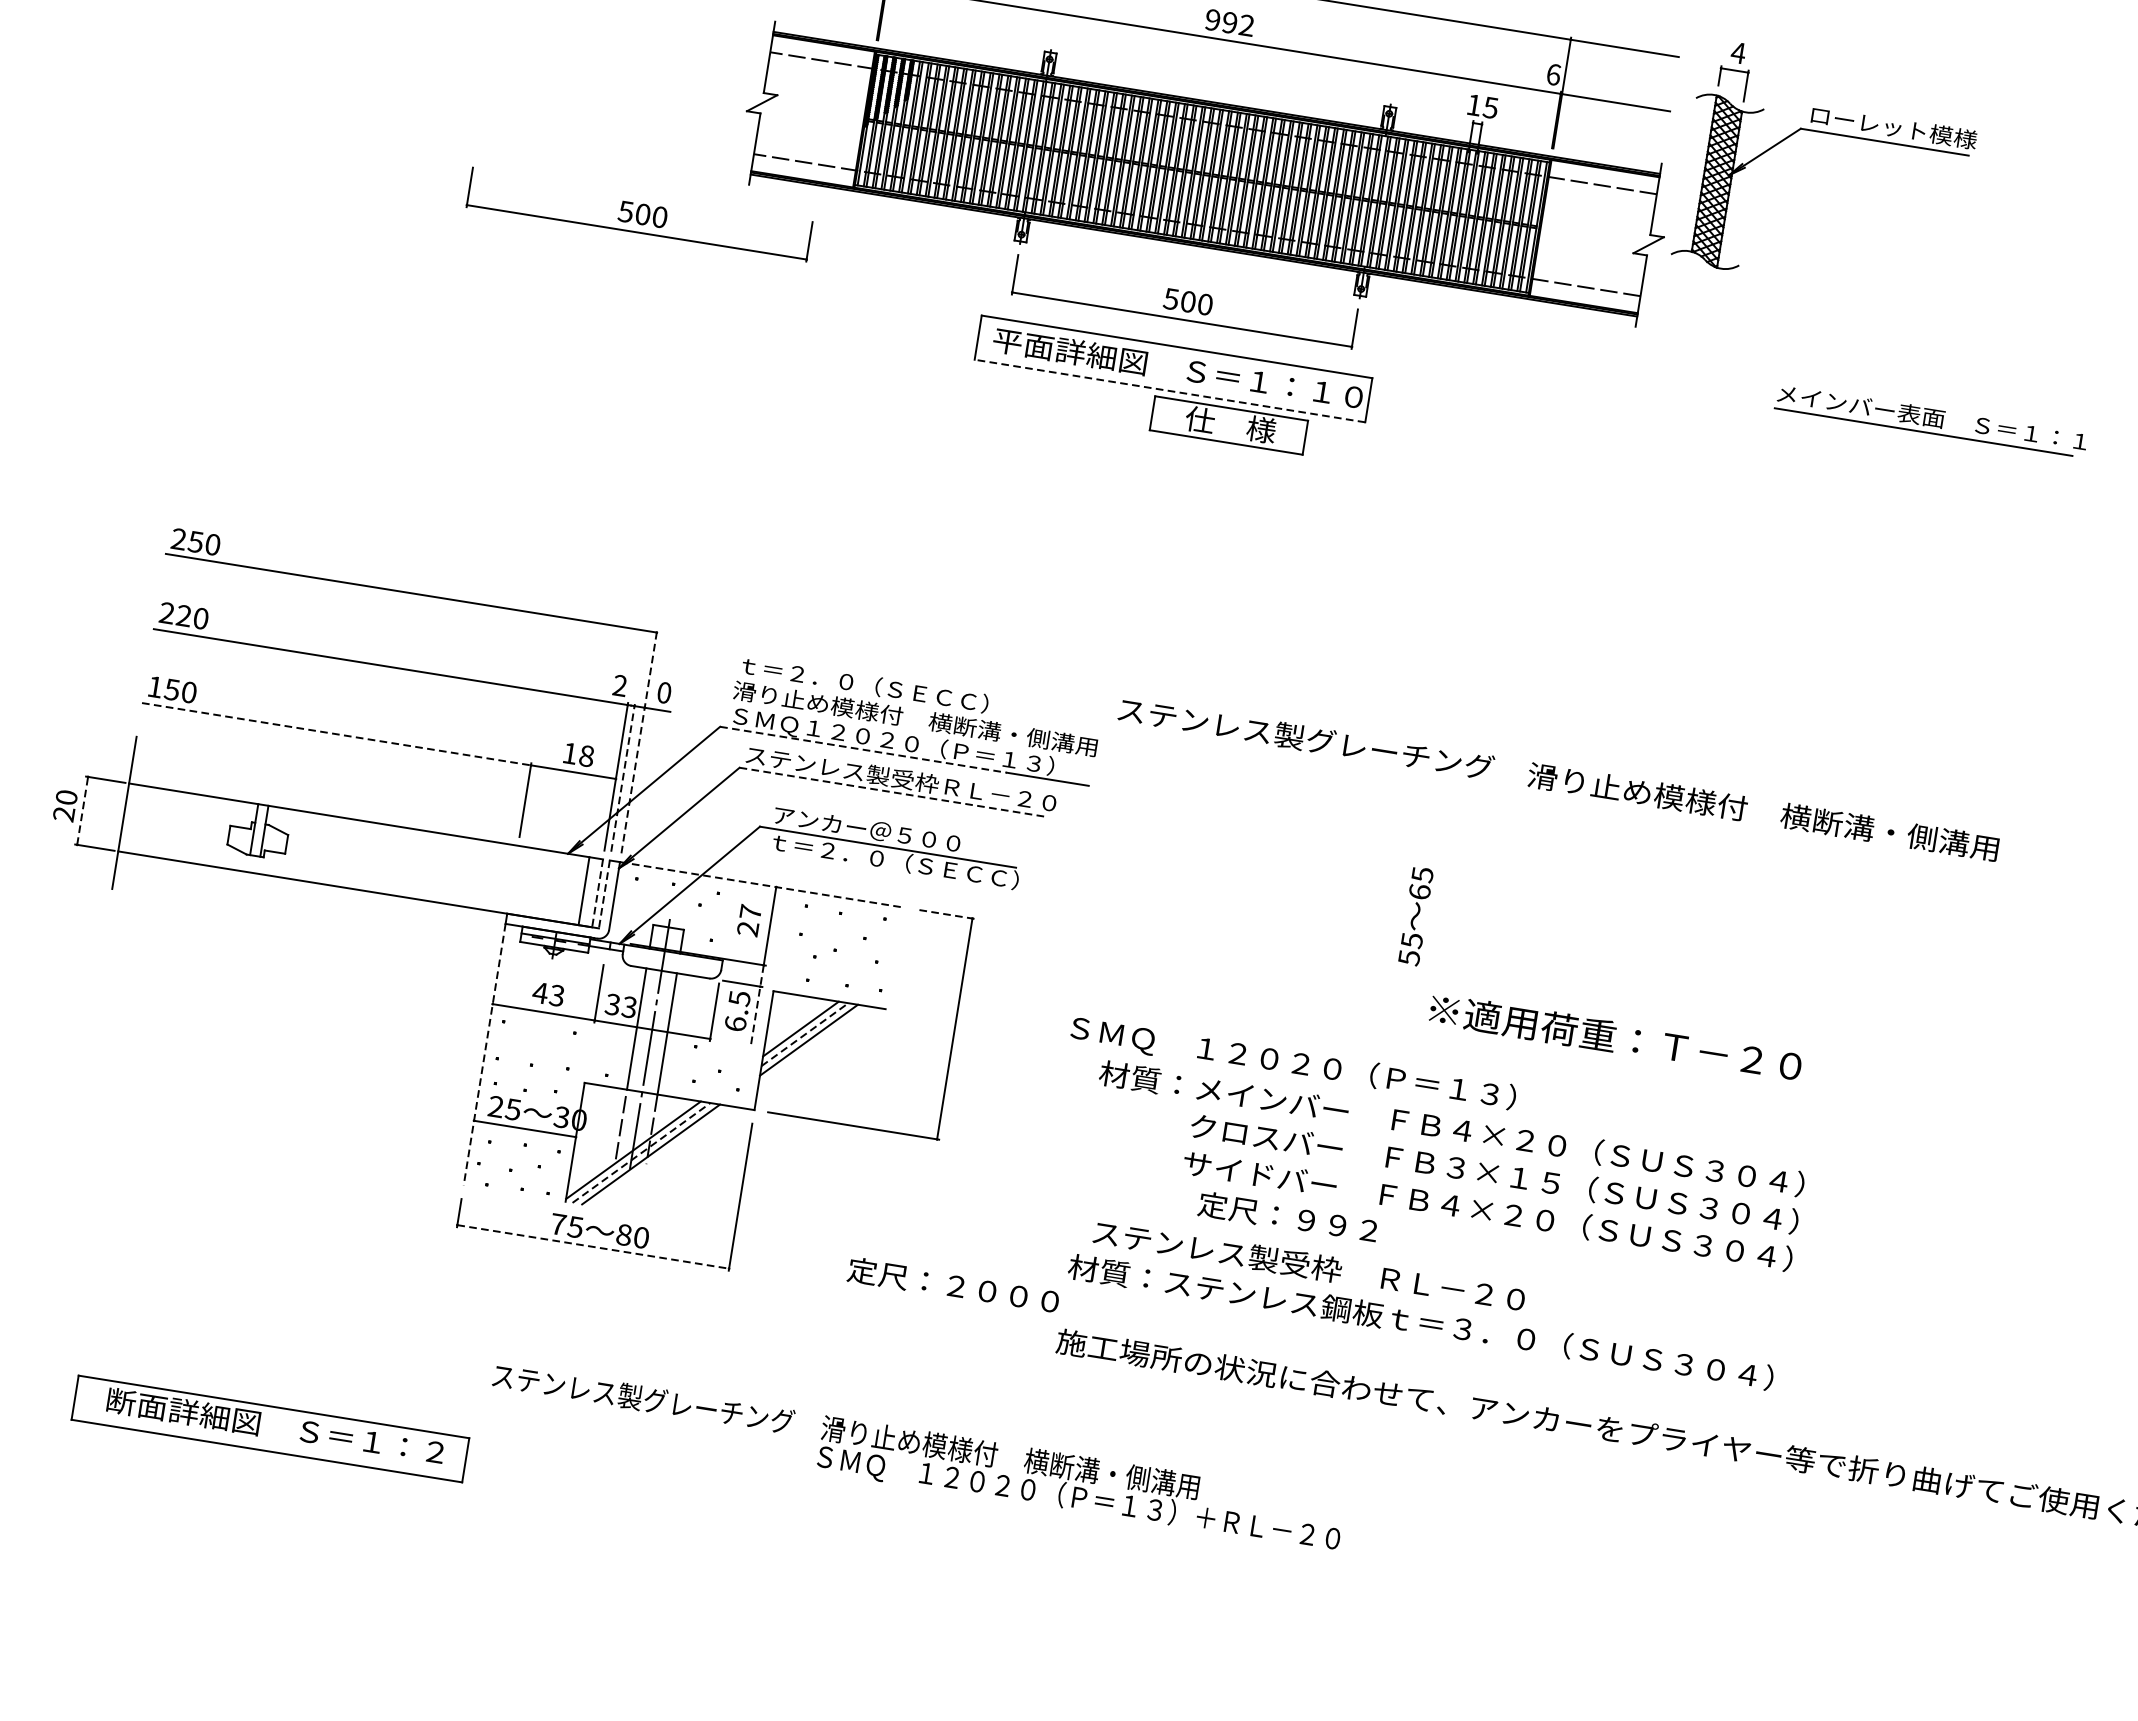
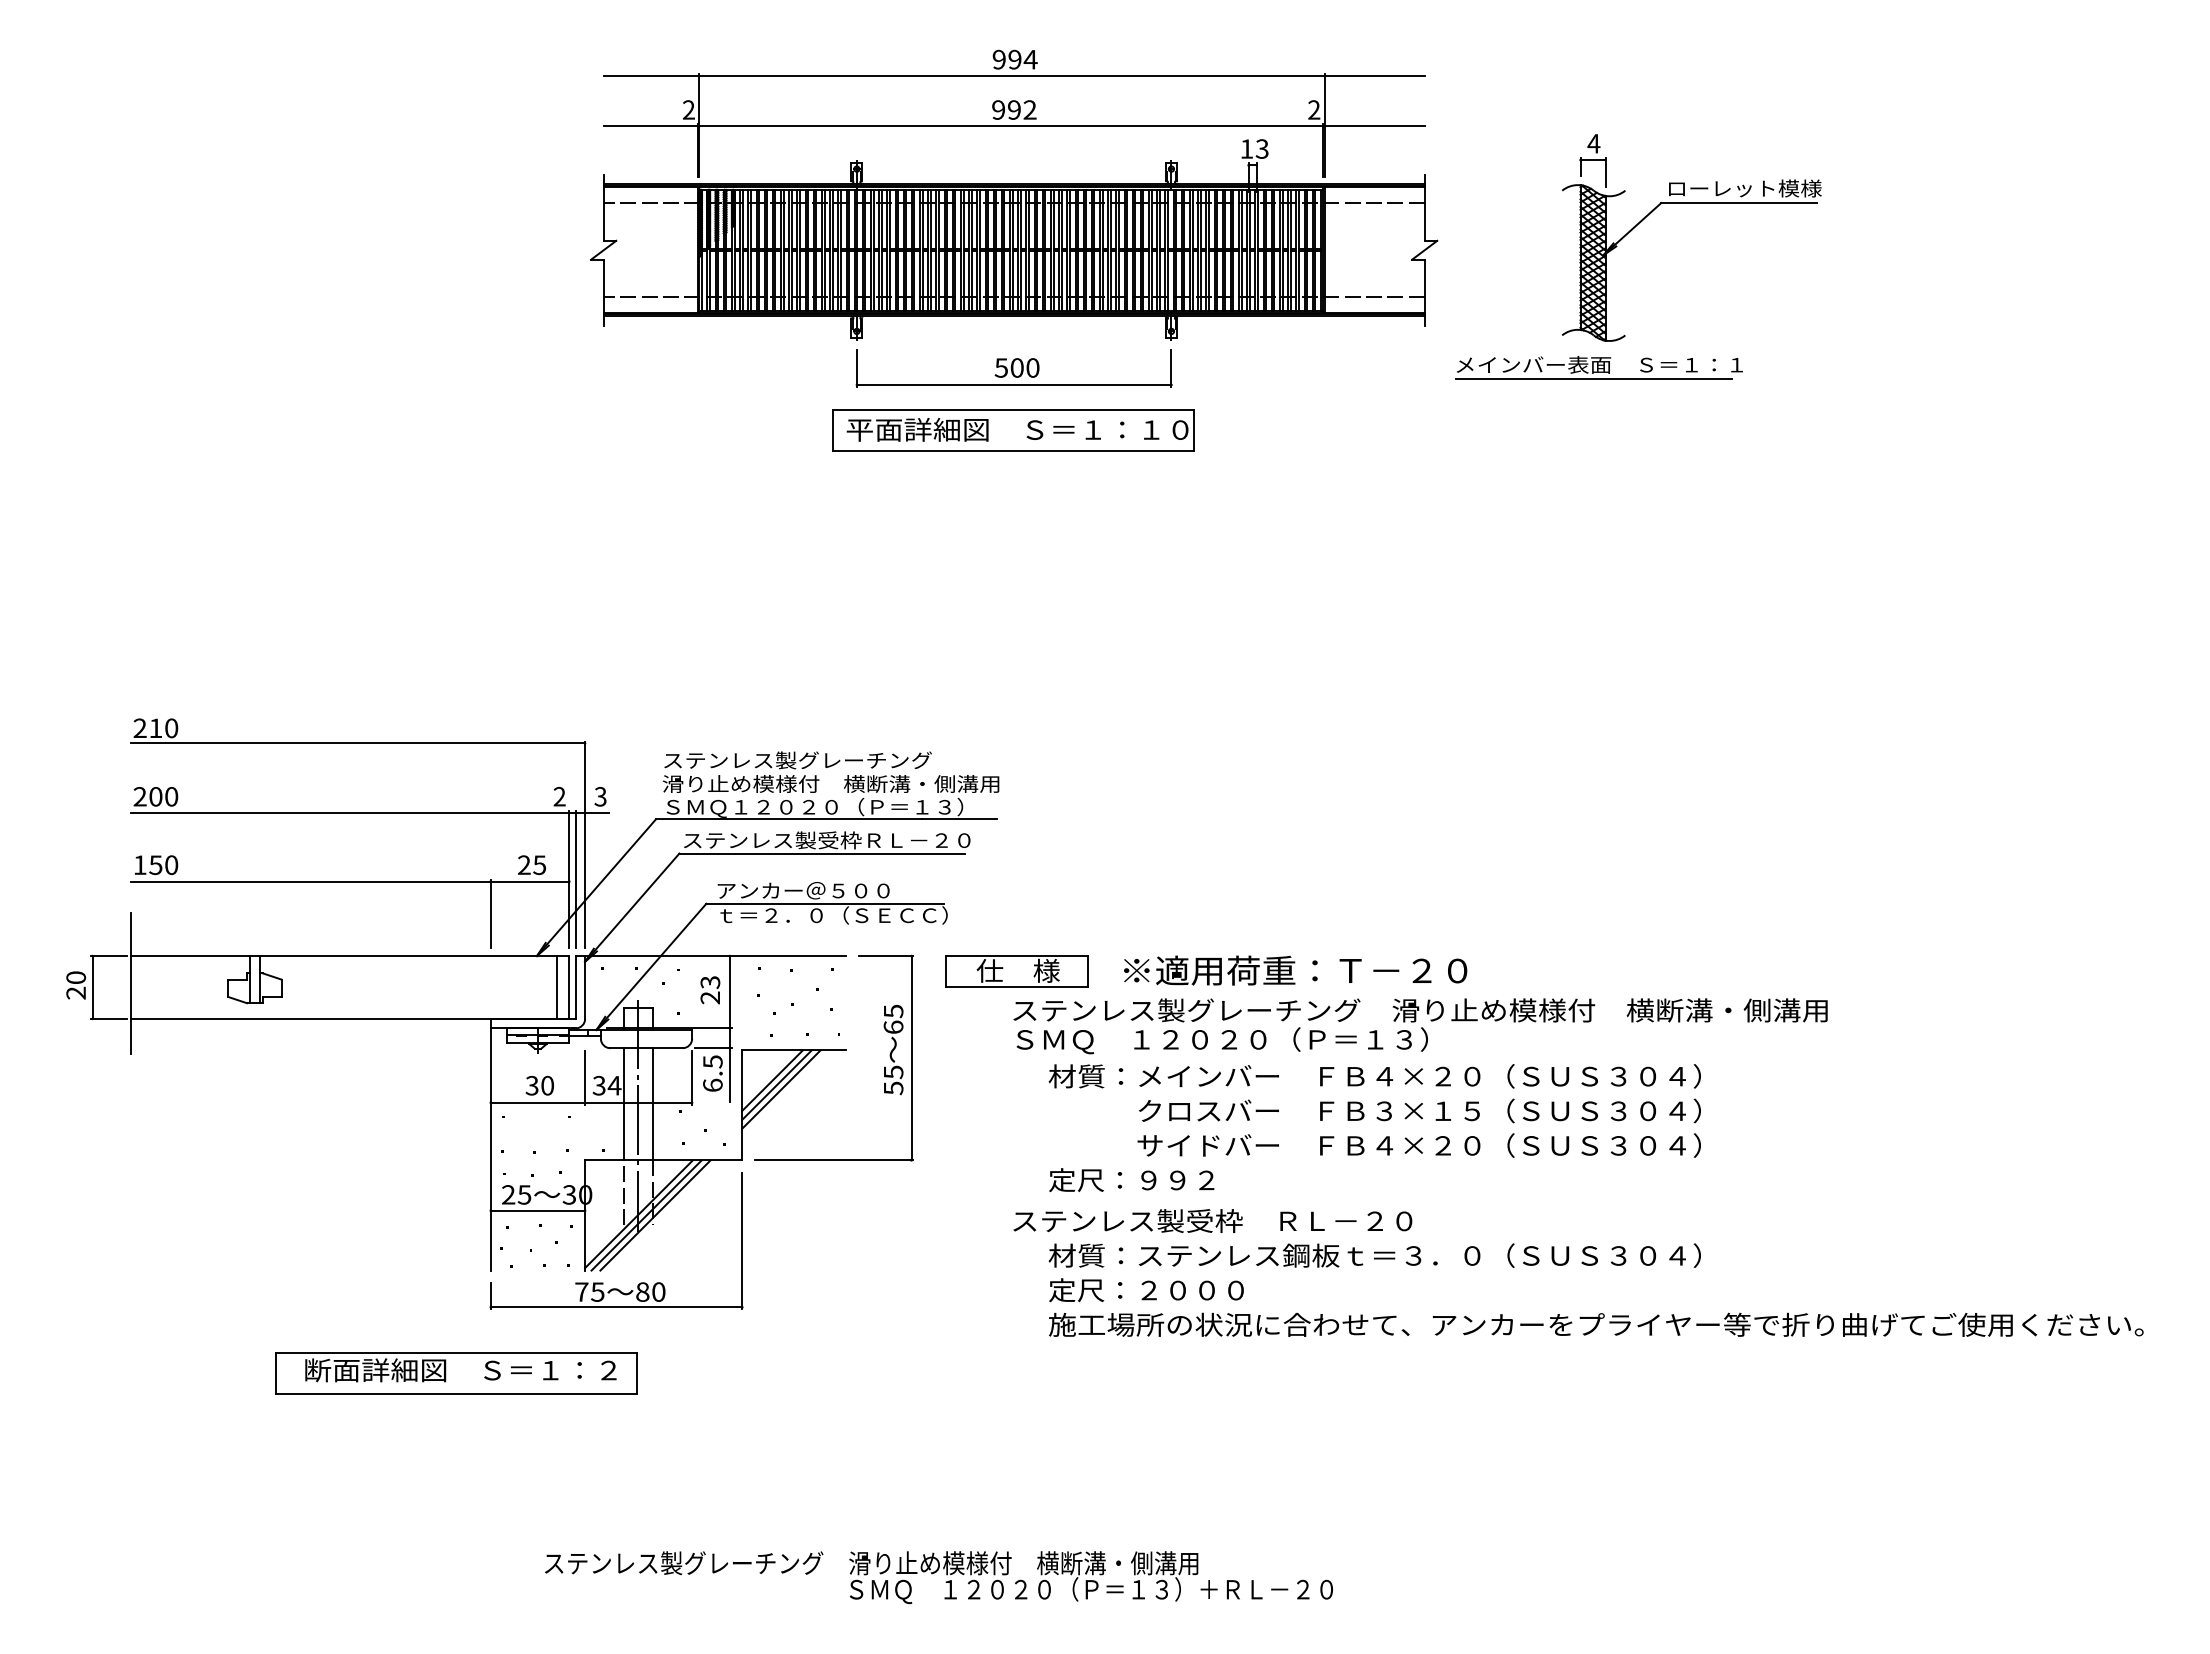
text: (1554, 74) -> (1314, 109), 6 -> 2
text: (1491, 107) -> (1262, 148), 15 -> 13
part: (1833, 134) -> (1691, 203), moved
part: (638, 214) -> (508, 368), removed
line: (1169, 391) -> (1013, 451), dashed -> solid
part: (1930, 420) -> (1598, 367), moved
part: (1228, 425) -> (1016, 971), moved
text: (195, 542) -> (155, 728), 250 -> 210
text: (183, 615) -> (155, 796), 220 -> 200
text: (883, 687) -> (797, 760), ｔ＝２．０（ＳＥＣＣ） -> ステンレス製グレーチング
text: (664, 692) -> (600, 796), 0 -> 3
line: (337, 734) -> (311, 881), dashed -> solid
line: (639, 741) -> (585, 844), dashed -> solid
line: (863, 749) -> (788, 819), dashed -> solid
text: (579, 754) -> (532, 864), 18 -> 25
line: (622, 777) -> (575, 879), dashed -> solid
text: (1558, 779) -> (1420, 1010), moved
line: (894, 792) -> (822, 853), dashed -> solid
line: (82, 809) -> (92, 986), dashed -> solid
line: (760, 885) -> (715, 956), dashed -> solid
line: (597, 893) -> (569, 987), dashed -> solid
line: (604, 894) -> (575, 987), dashed -> solid
text: (750, 912) -> (710, 982), 27 -> 23
line: (944, 914) -> (885, 956), dashed -> solid
text: (1415, 915) -> (893, 1049), moved
text: (548, 994) -> (539, 1085), 43 -> 30
line: (757, 1005) -> (729, 1065), dashed -> solid
text: (629, 1007) -> (614, 1085), 33 -> 34
line: (805, 1034) -> (777, 1084), dashed -> solid
text: (1615, 1037) -> (1295, 970), moved
line: (484, 1054) -> (490, 1149), dashed -> solid
line: (641, 1152) -> (646, 1215), dashed -> solid
text: (1287, 1217) -> (1131, 1180), moved
line: (593, 1247) -> (616, 1307), dashed -> solid
text: (1308, 1265) -> (1212, 1220), moved
text: (953, 1285) -> (1146, 1290), moved
part: (270, 1429) -> (456, 1373), moved
text: (915, 1458) -> (938, 1577), moved

